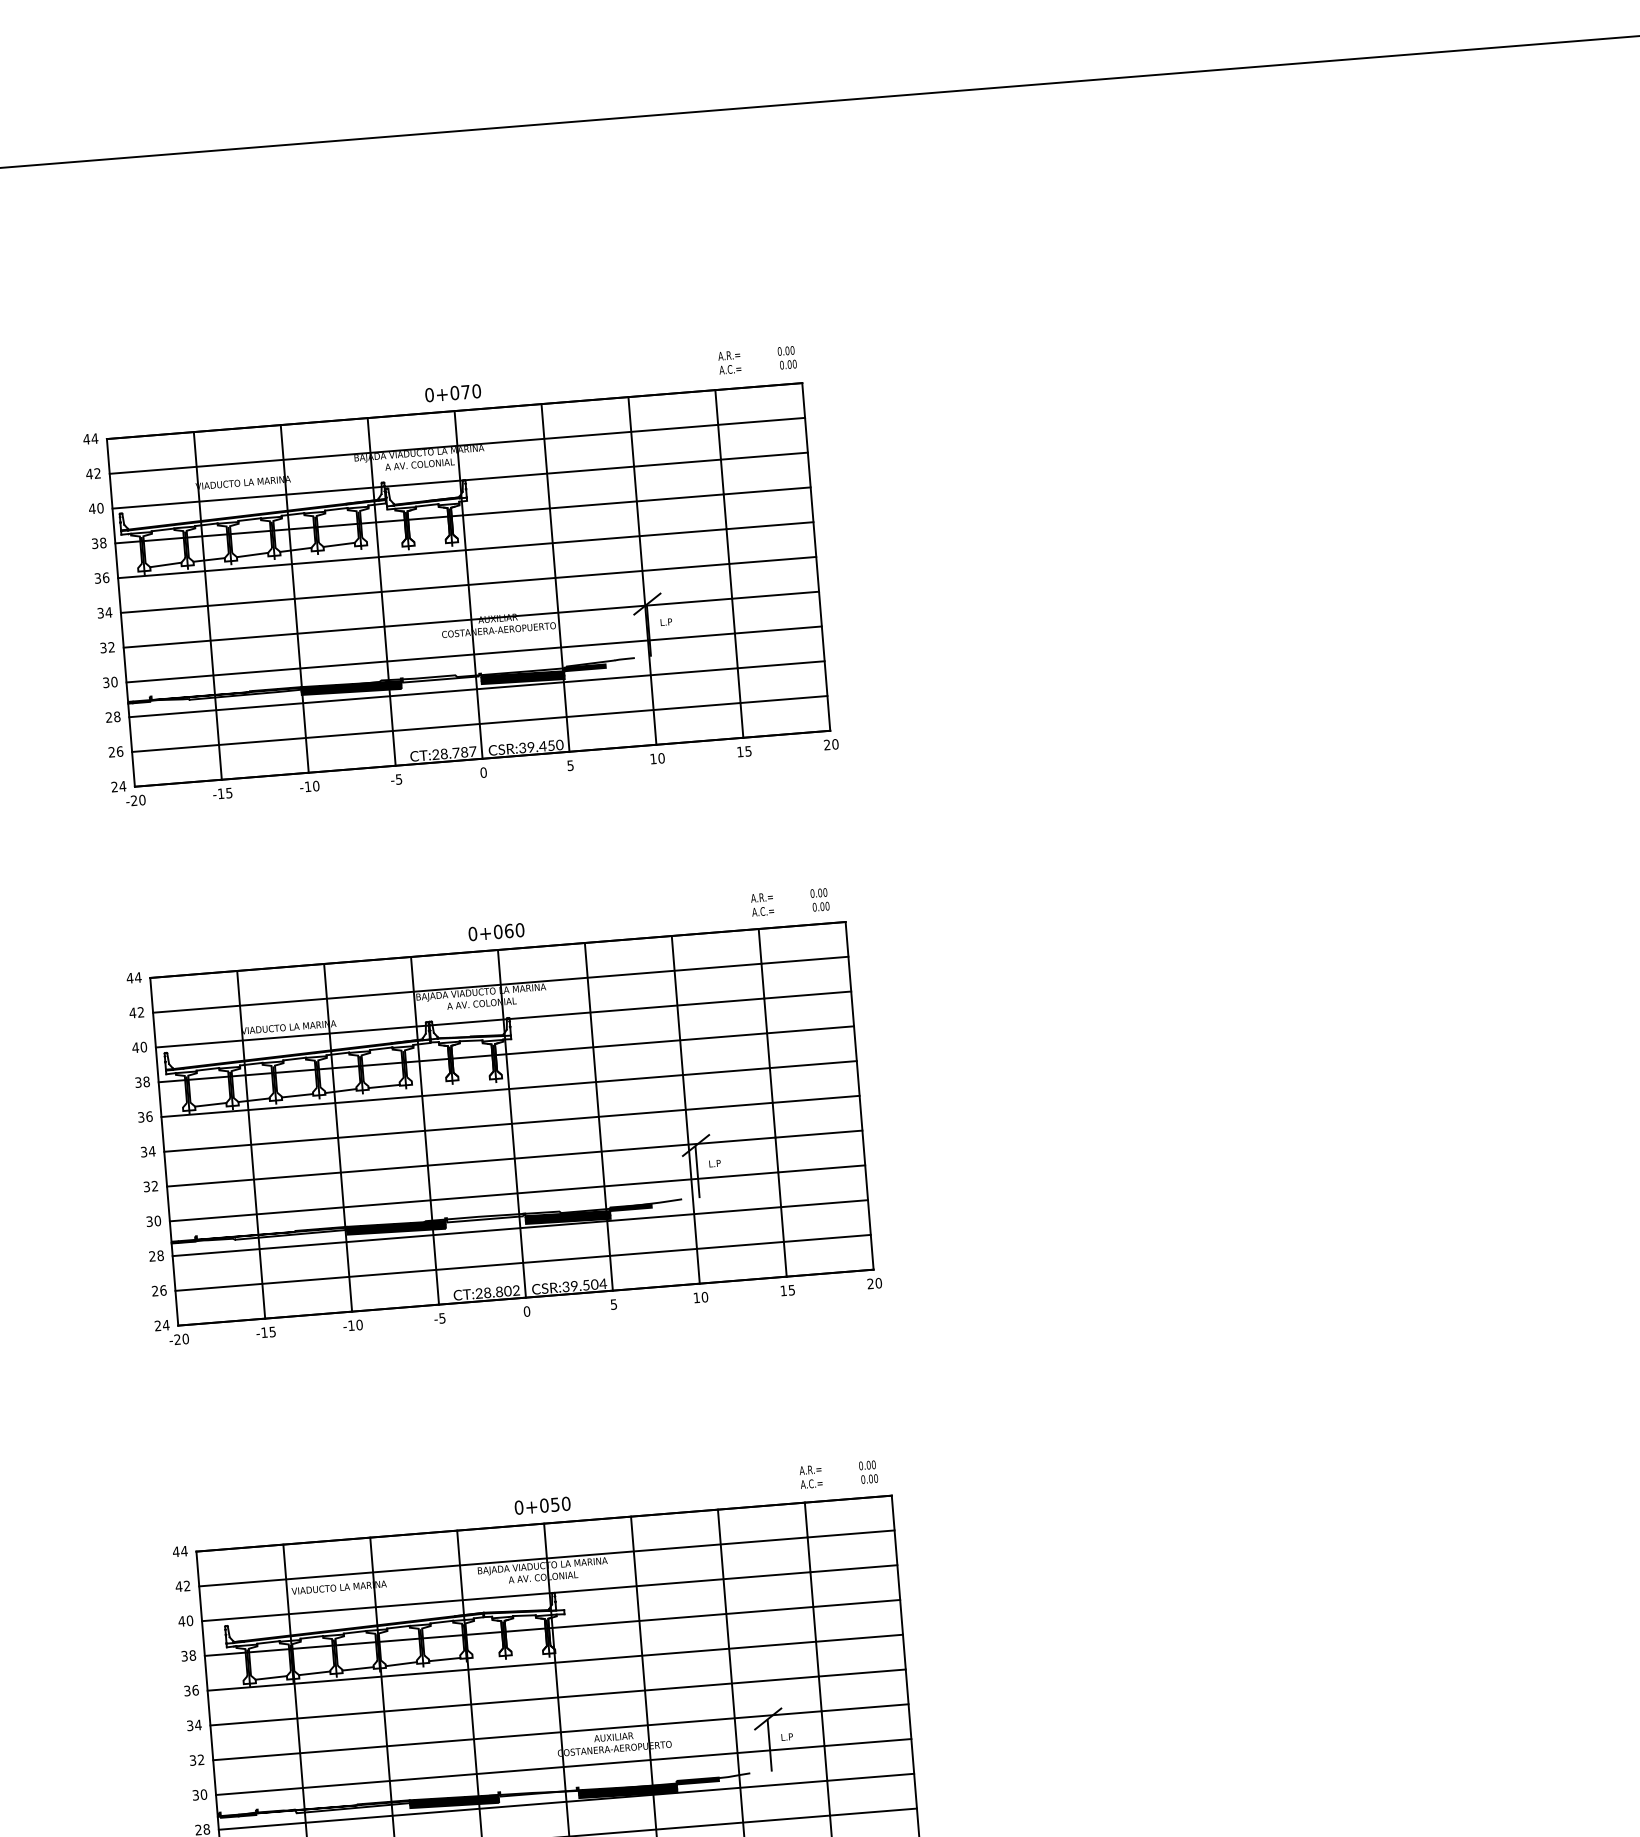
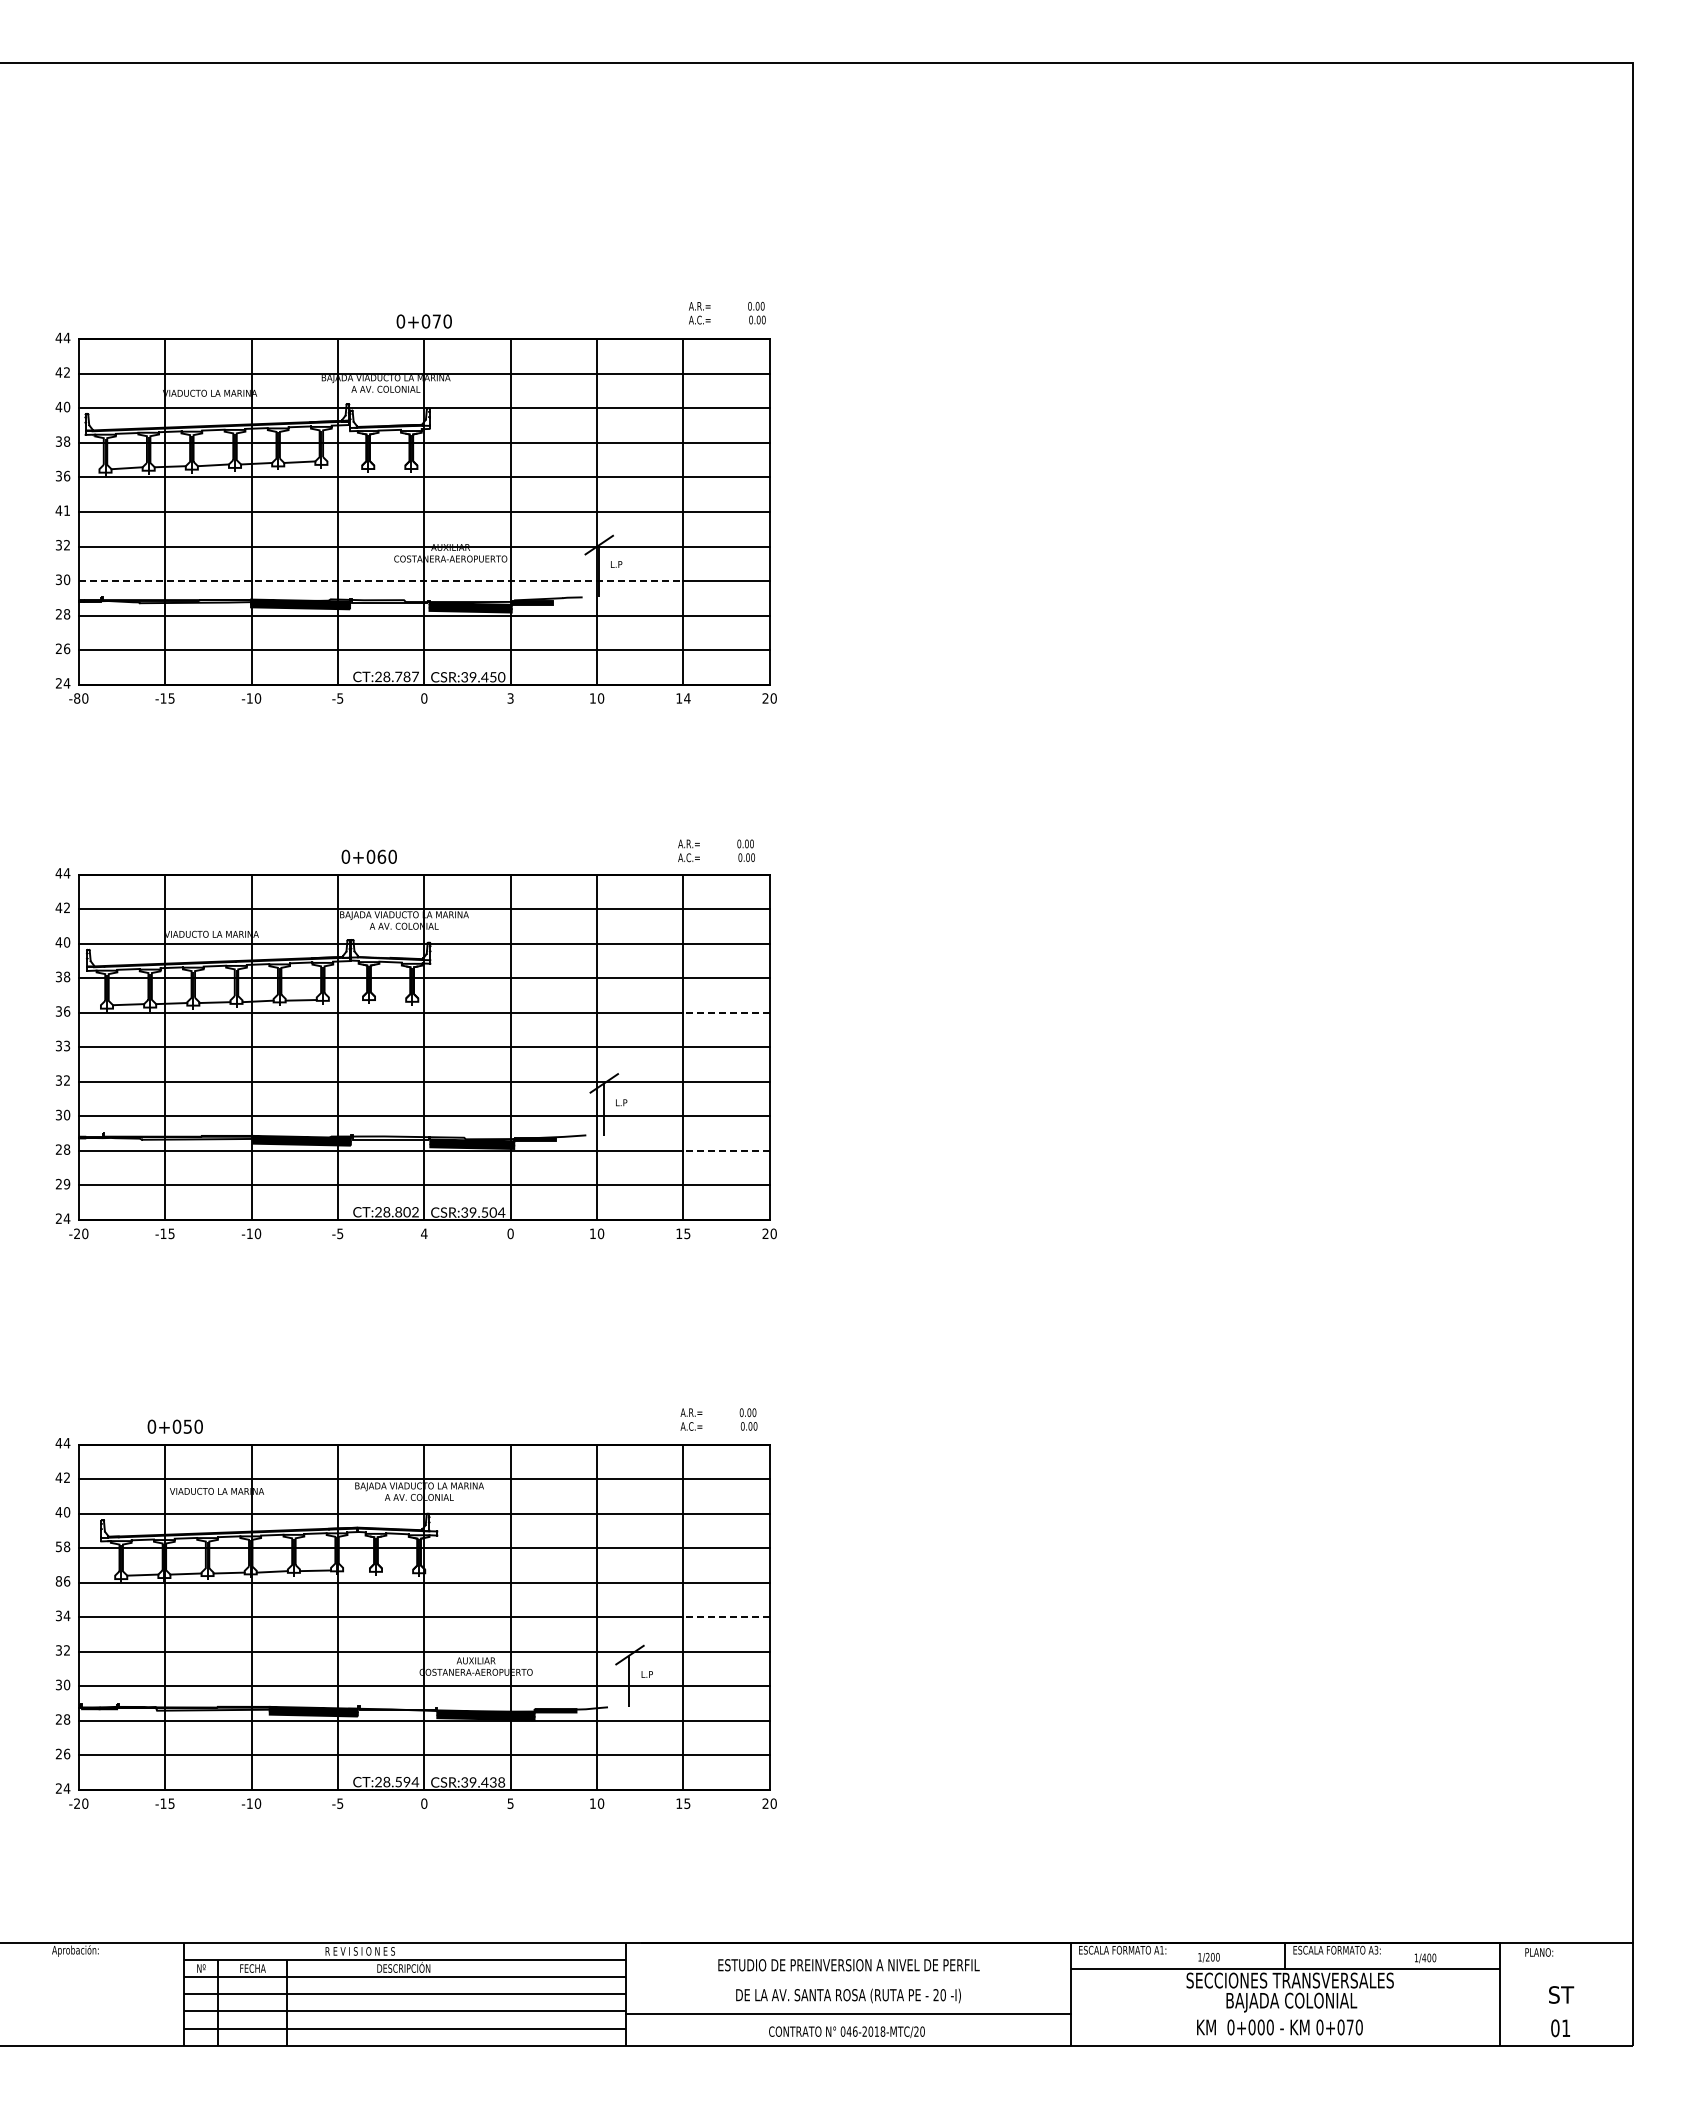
text: (104, 612) -> (62, 510), 34 -> 41
line: (431, 658) -> (381, 581), solid -> dashed
text: (748, 751) -> (687, 698), 15 -> 14
text: (570, 764) -> (510, 697), 5 -> 3
text: (134, 800) -> (77, 698), -20 -> -80
text: (495, 931) -> (368, 856), moved
line: (813, 1064) -> (726, 1012), solid -> dashed
text: (151, 1150) -> (66, 1045), 34 -> 33
line: (824, 1203) -> (726, 1150), solid -> dashed
text: (162, 1289) -> (66, 1183), 26 -> 29
text: (613, 1304) -> (510, 1233), 5 -> 0
text: (527, 1311) -> (424, 1233), 0 -> 4
text: (541, 1505) -> (174, 1426), moved
text: (184, 1654) -> (58, 1545), 38 -> 58
line: (862, 1673) -> (726, 1617), solid -> dashed
text: (186, 1691) -> (58, 1581), 36 -> 86

